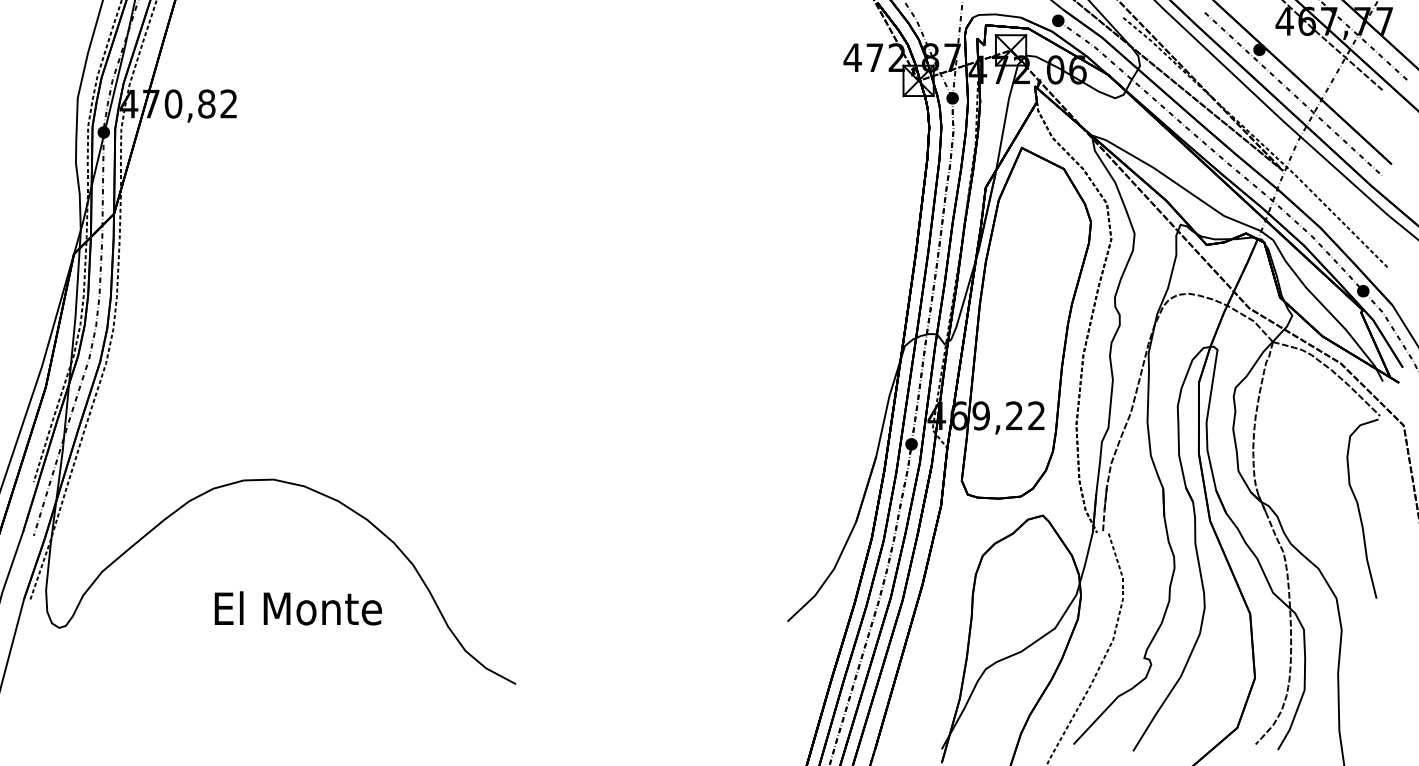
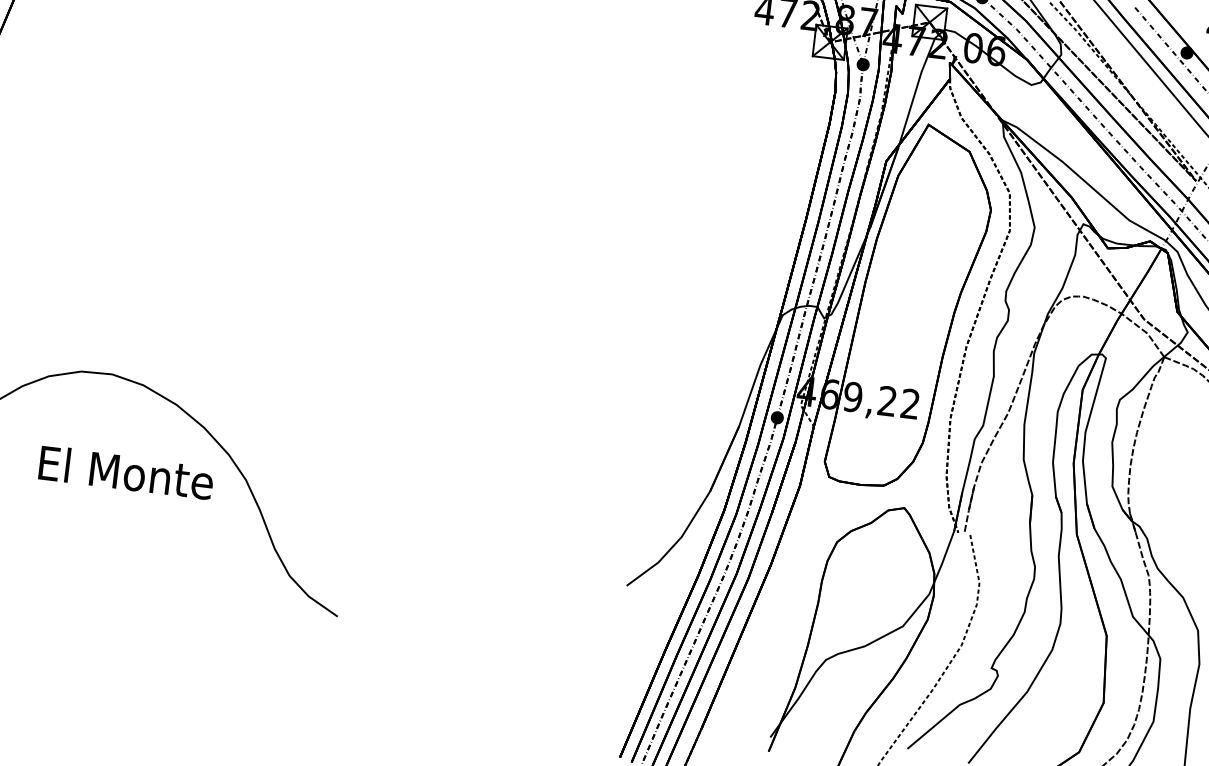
text: (297, 608) -> (125, 472), moved

